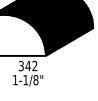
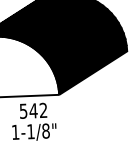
text: (21, 64) -> (23, 108), 342 -> 542

